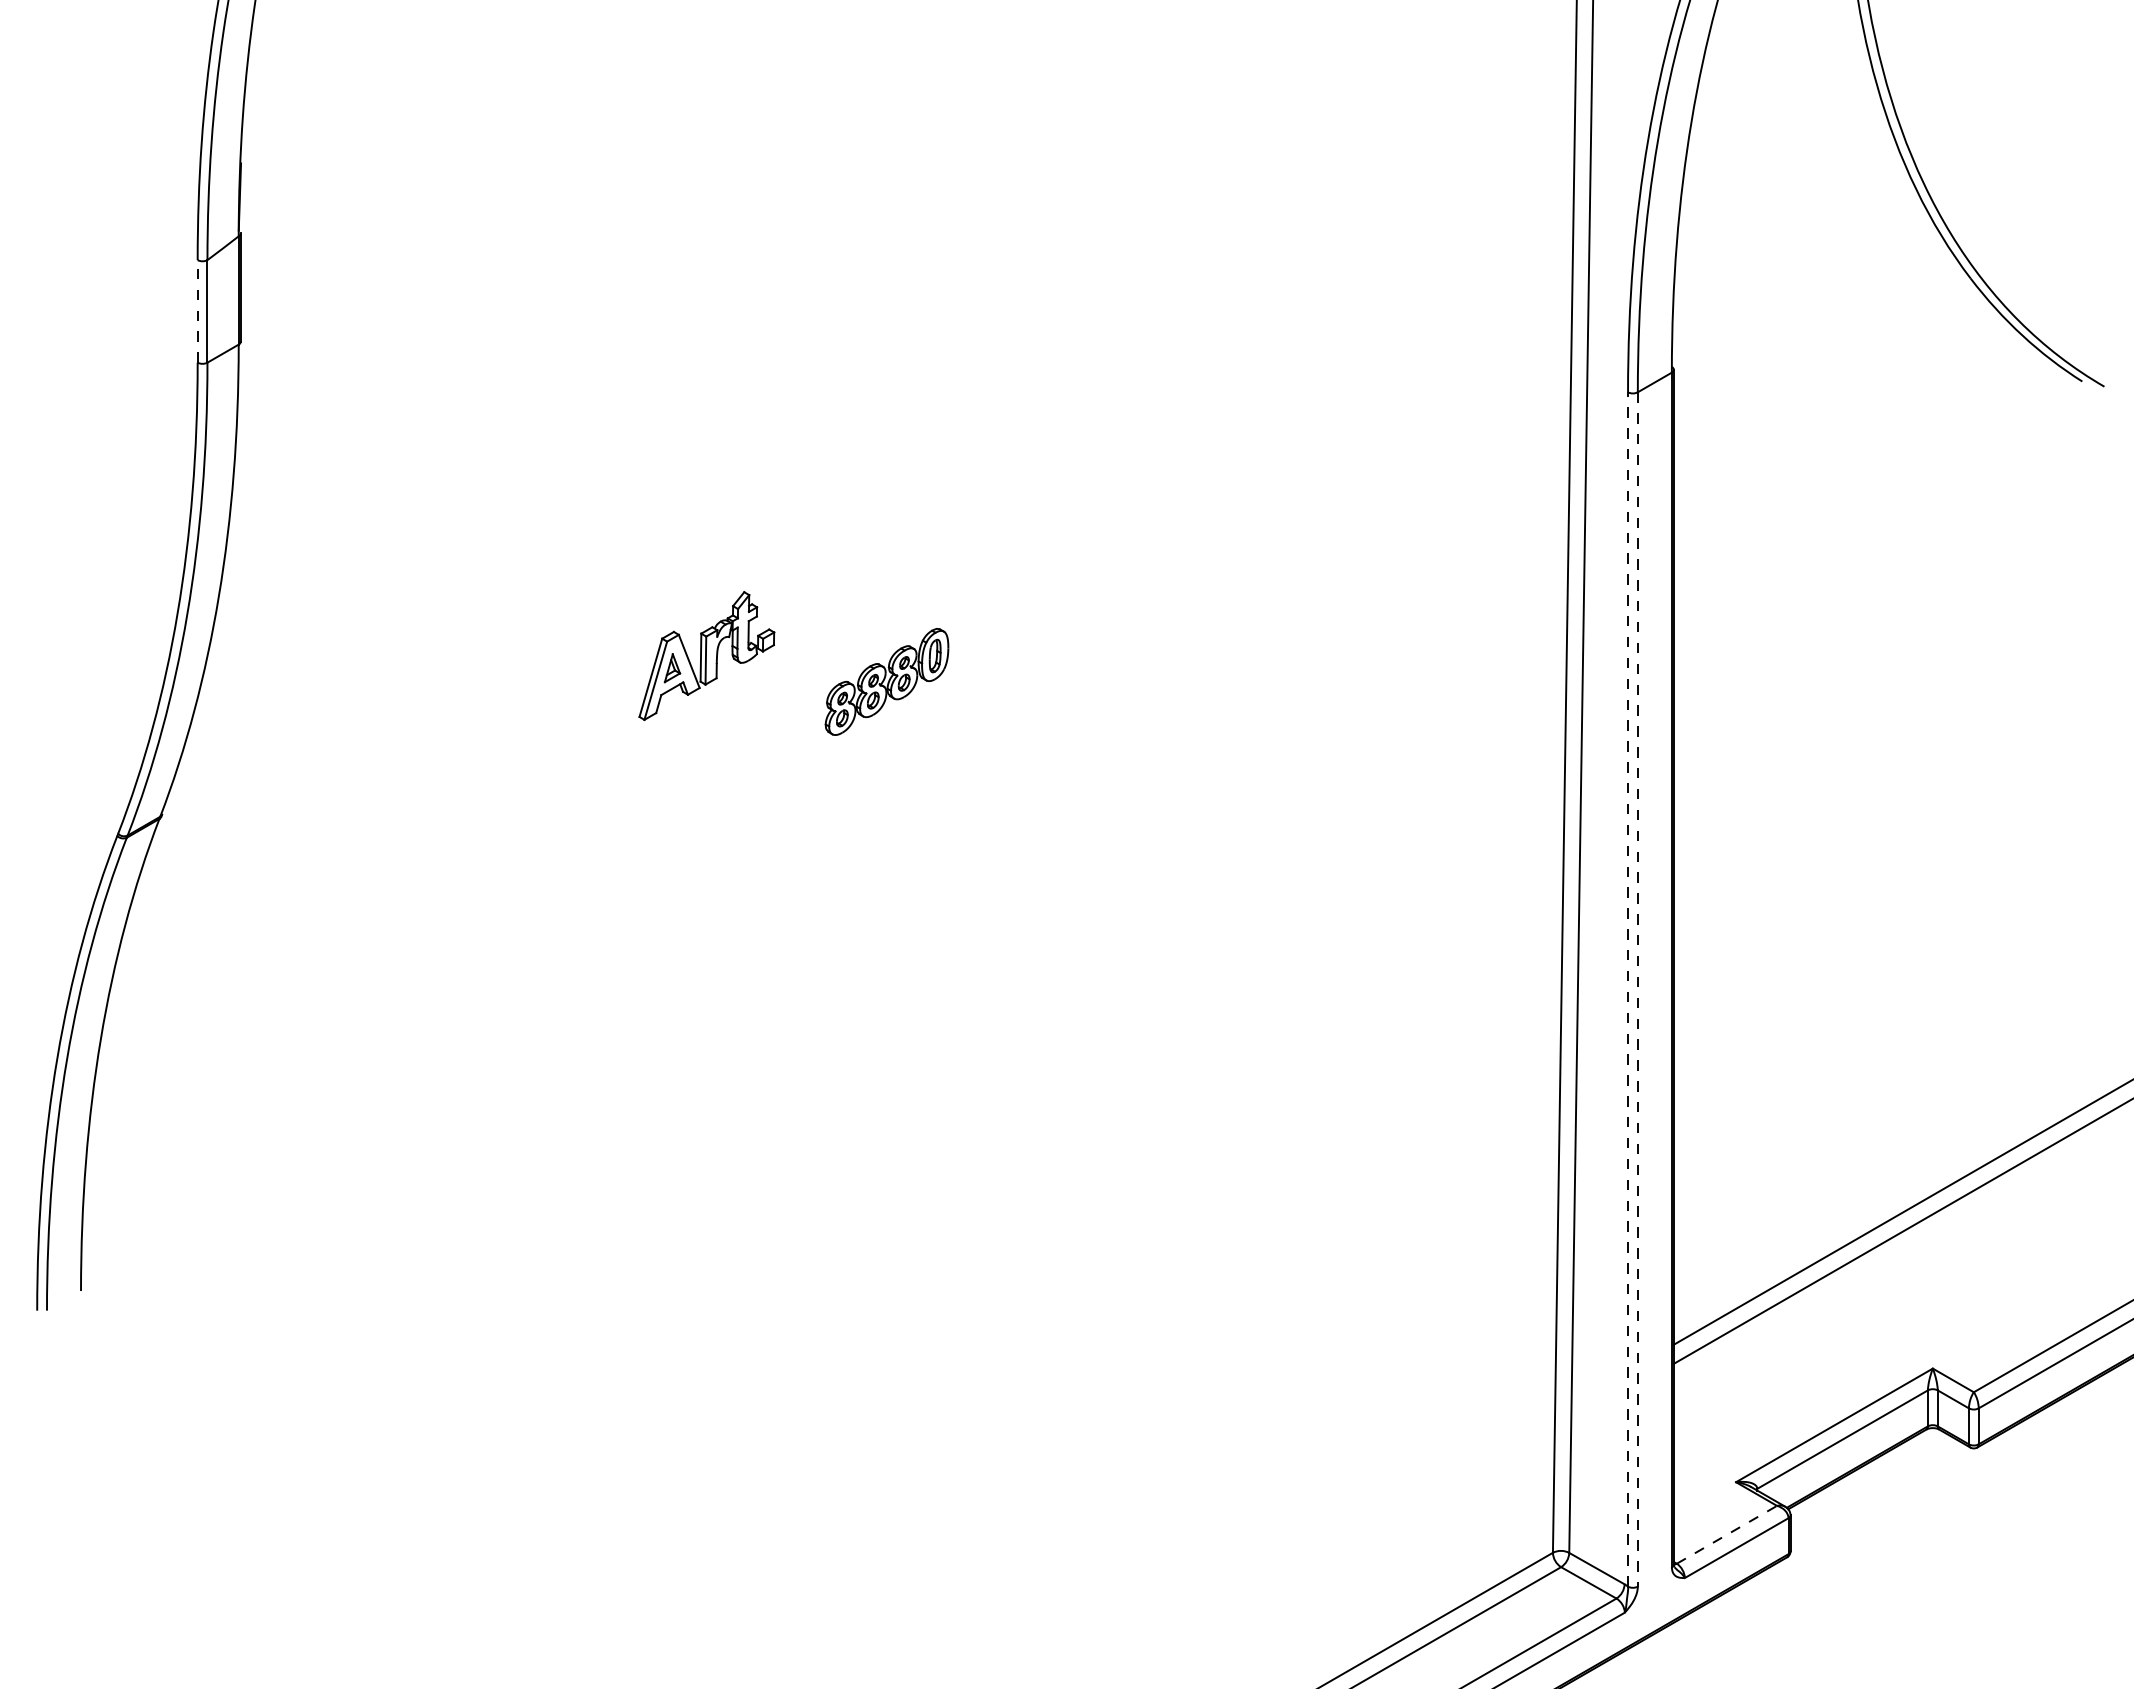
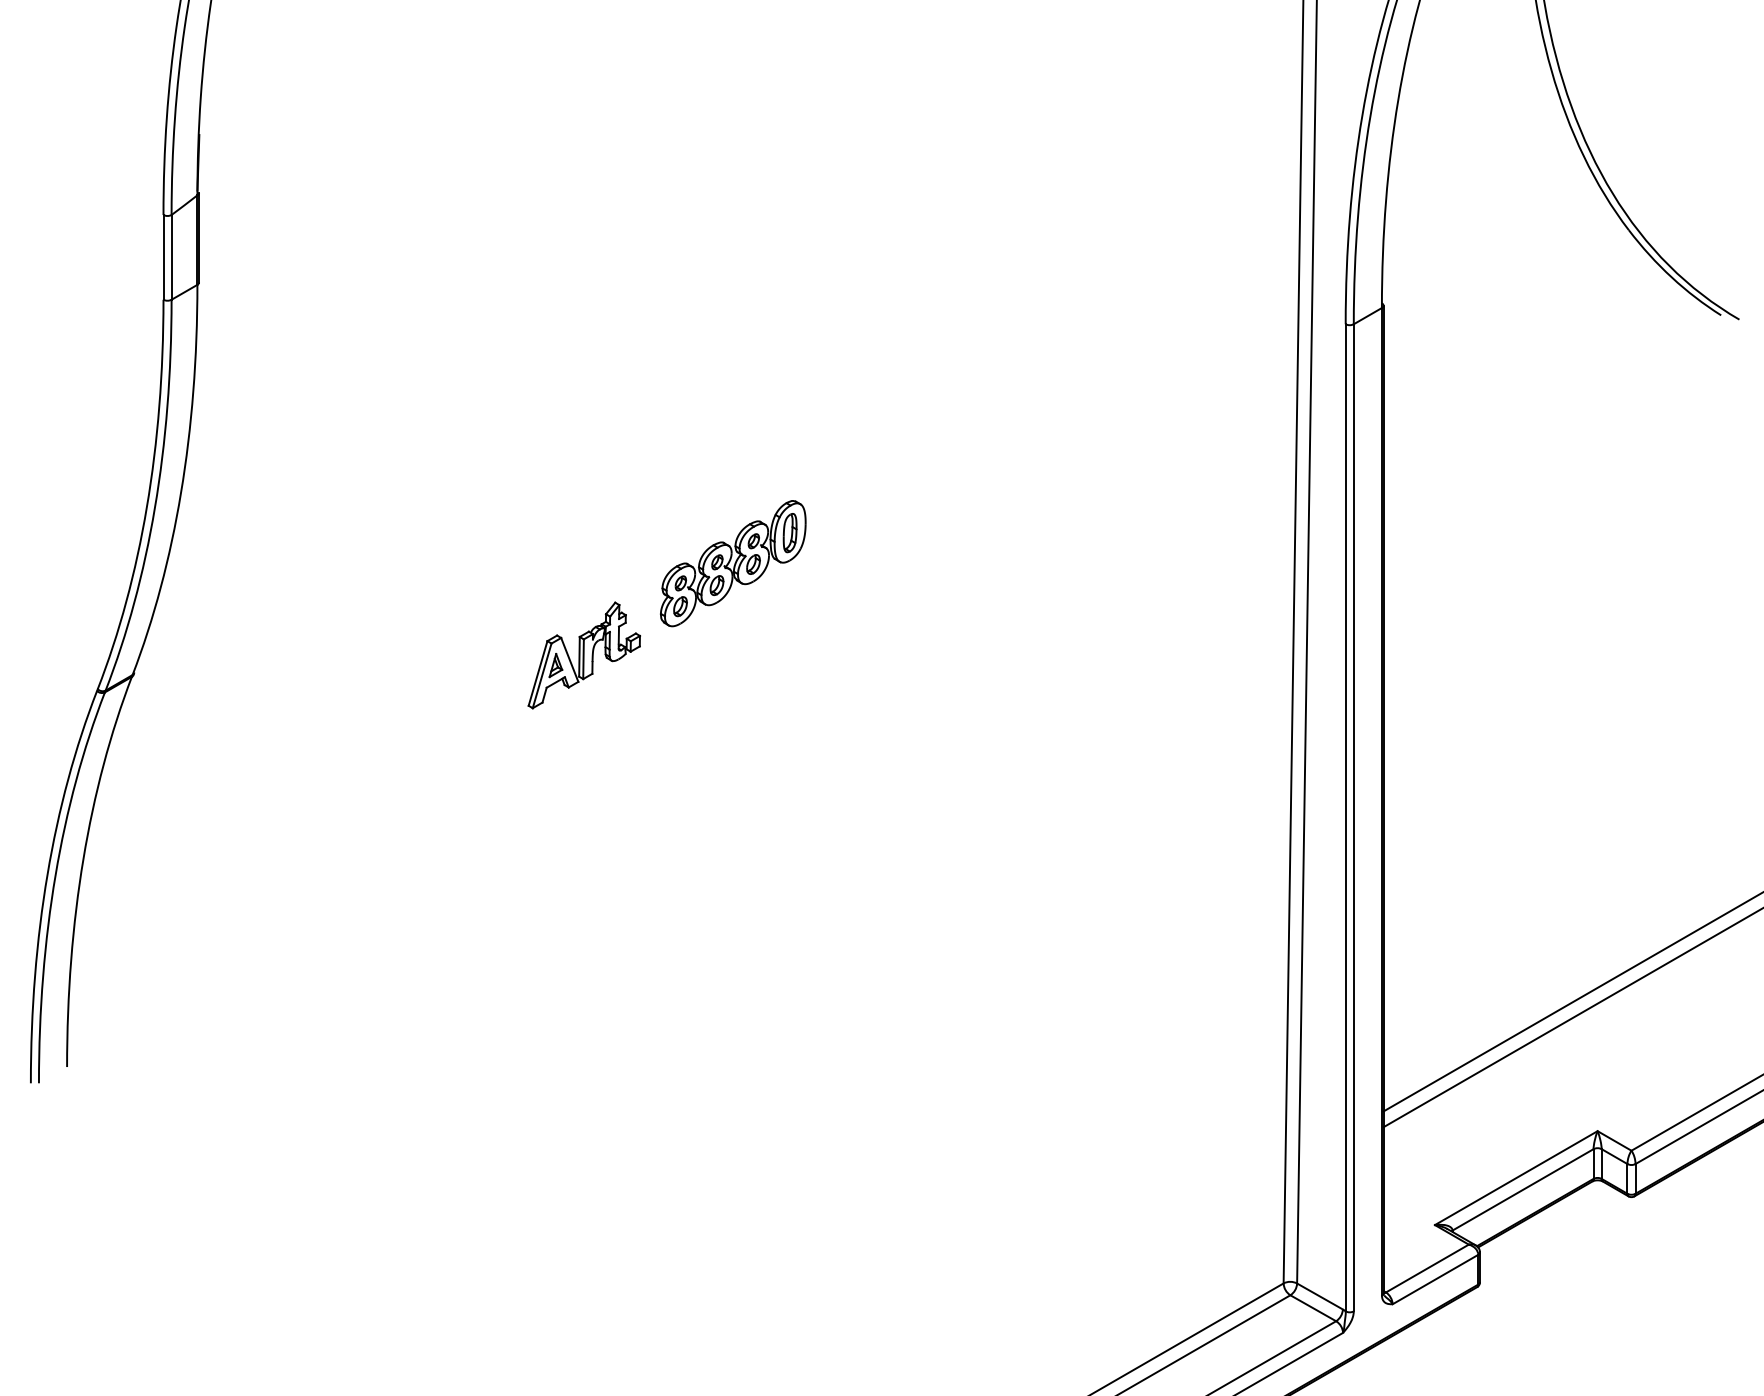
line: (197, 310) -> (163, 256), dashed -> solid
part: (706, 655) -> (584, 655), moved
part: (886, 681) -> (732, 563), size x1.43
line: (1628, 989) -> (1346, 817), dashed -> solid
line: (1637, 989) -> (1353, 817), dashed -> solid
line: (1726, 1534) -> (1427, 1268), dashed -> solid

